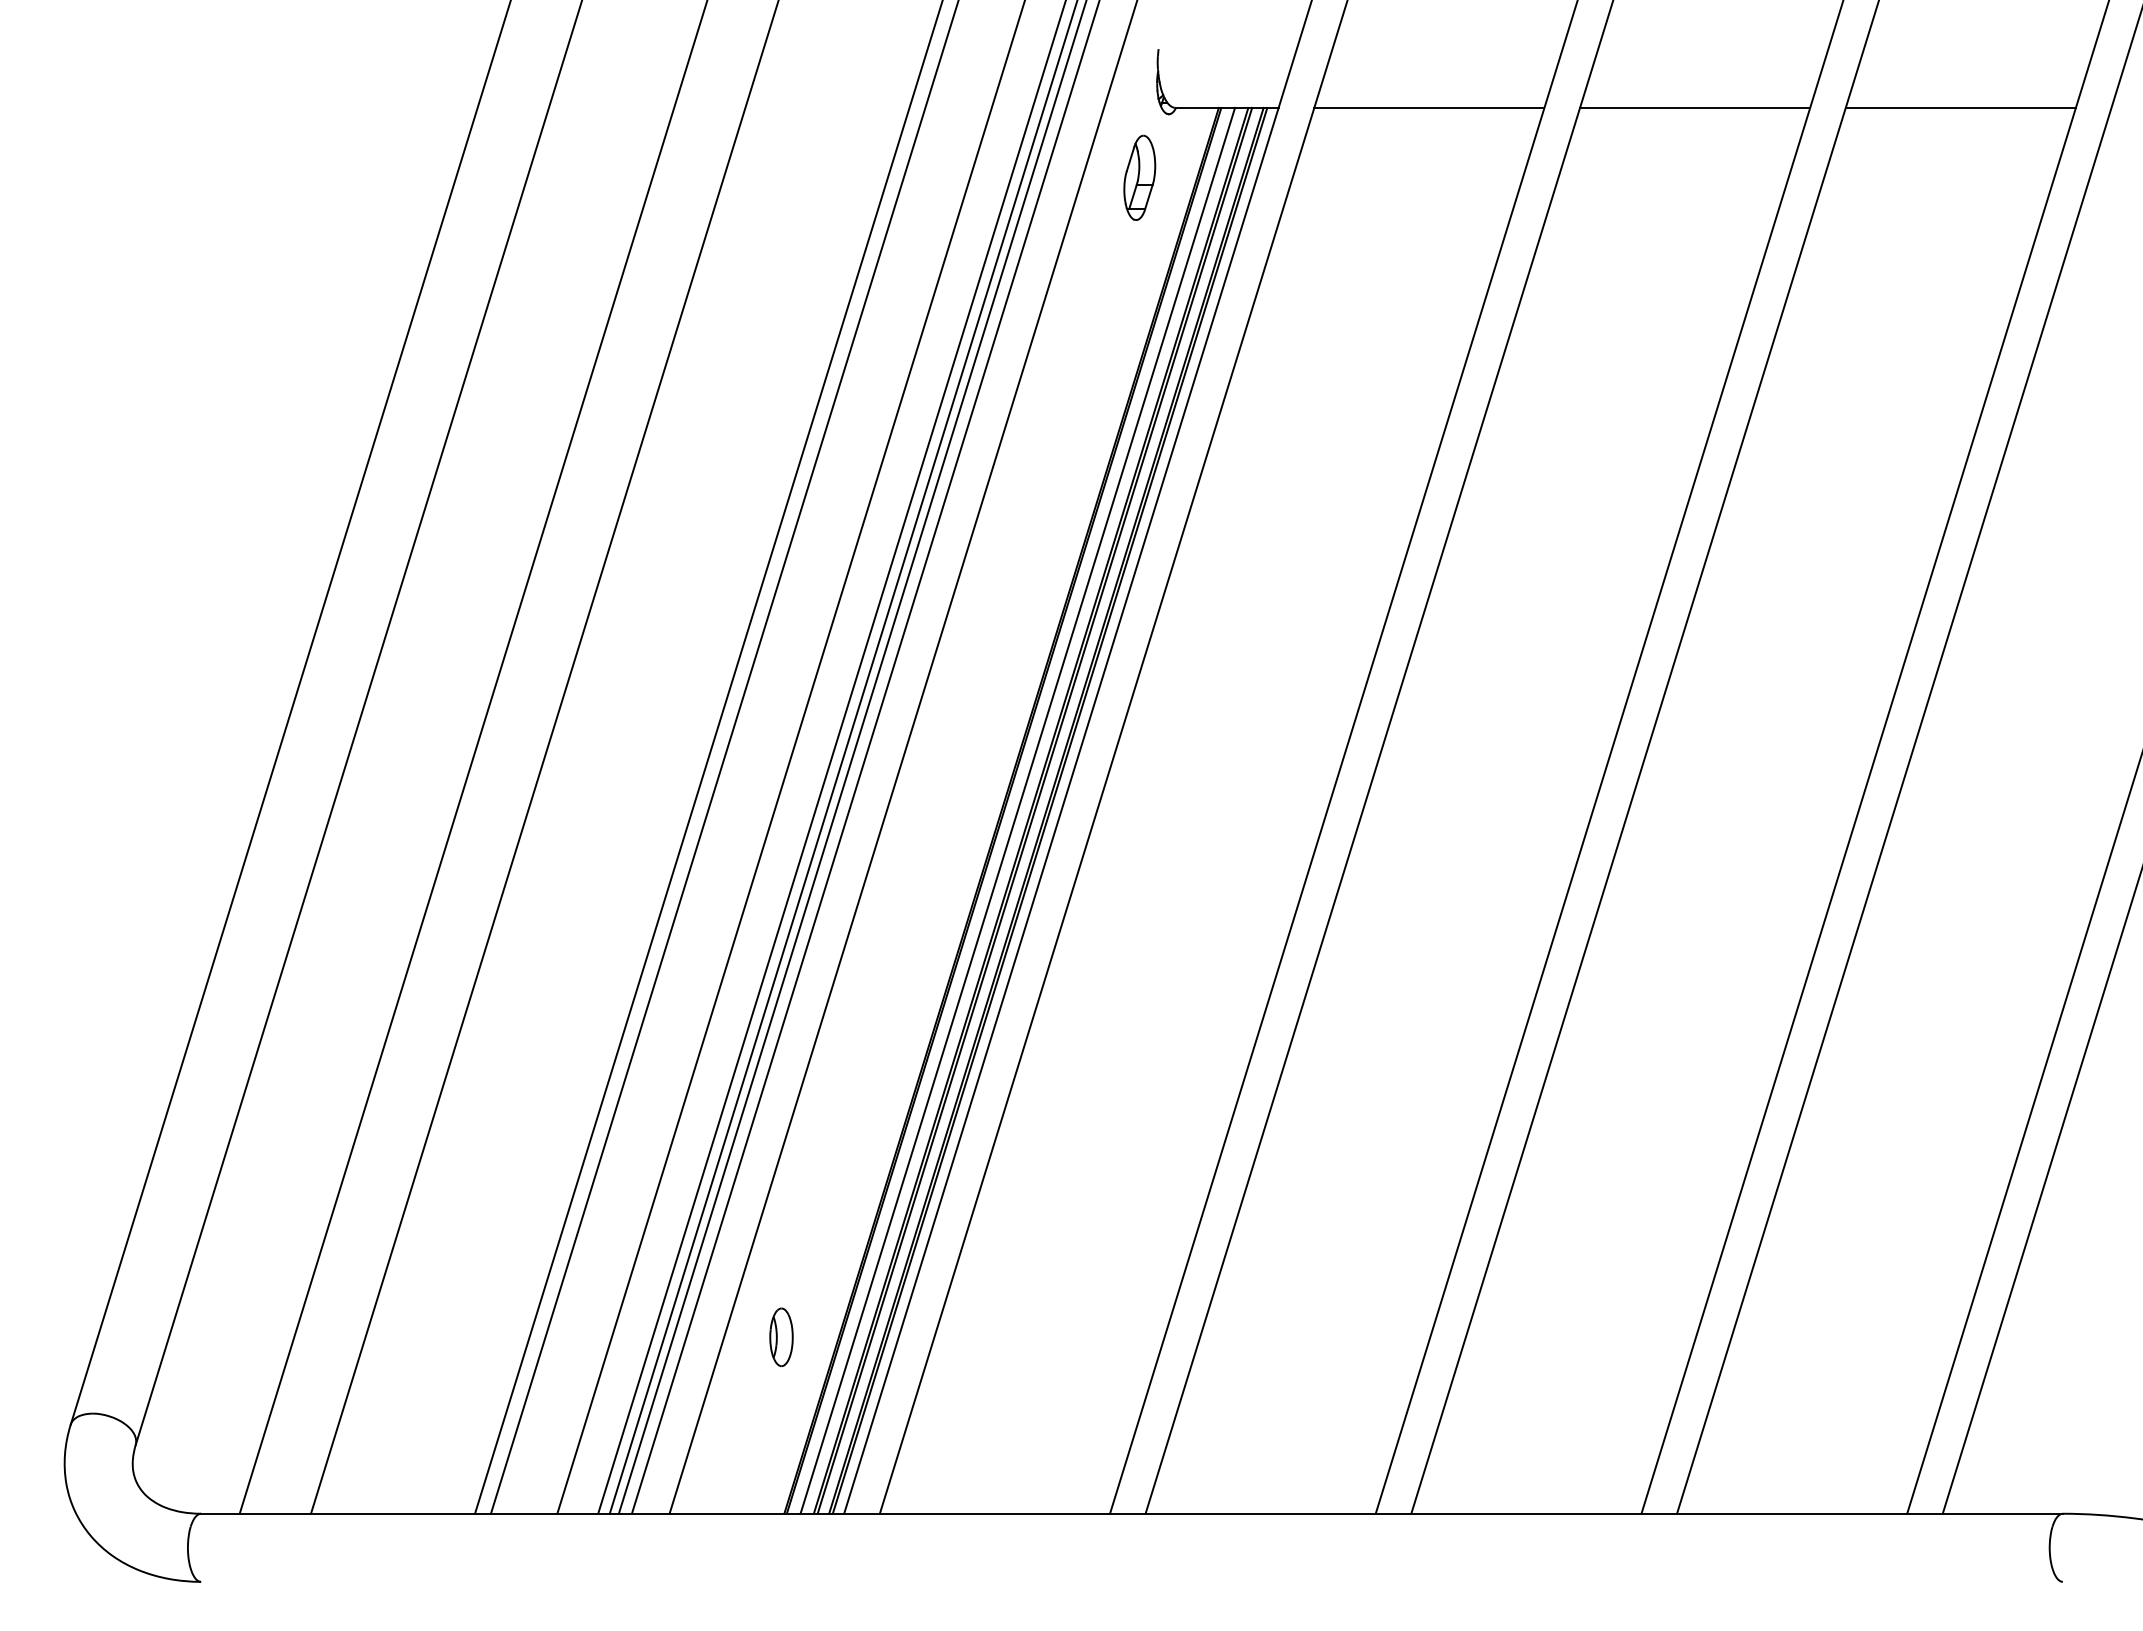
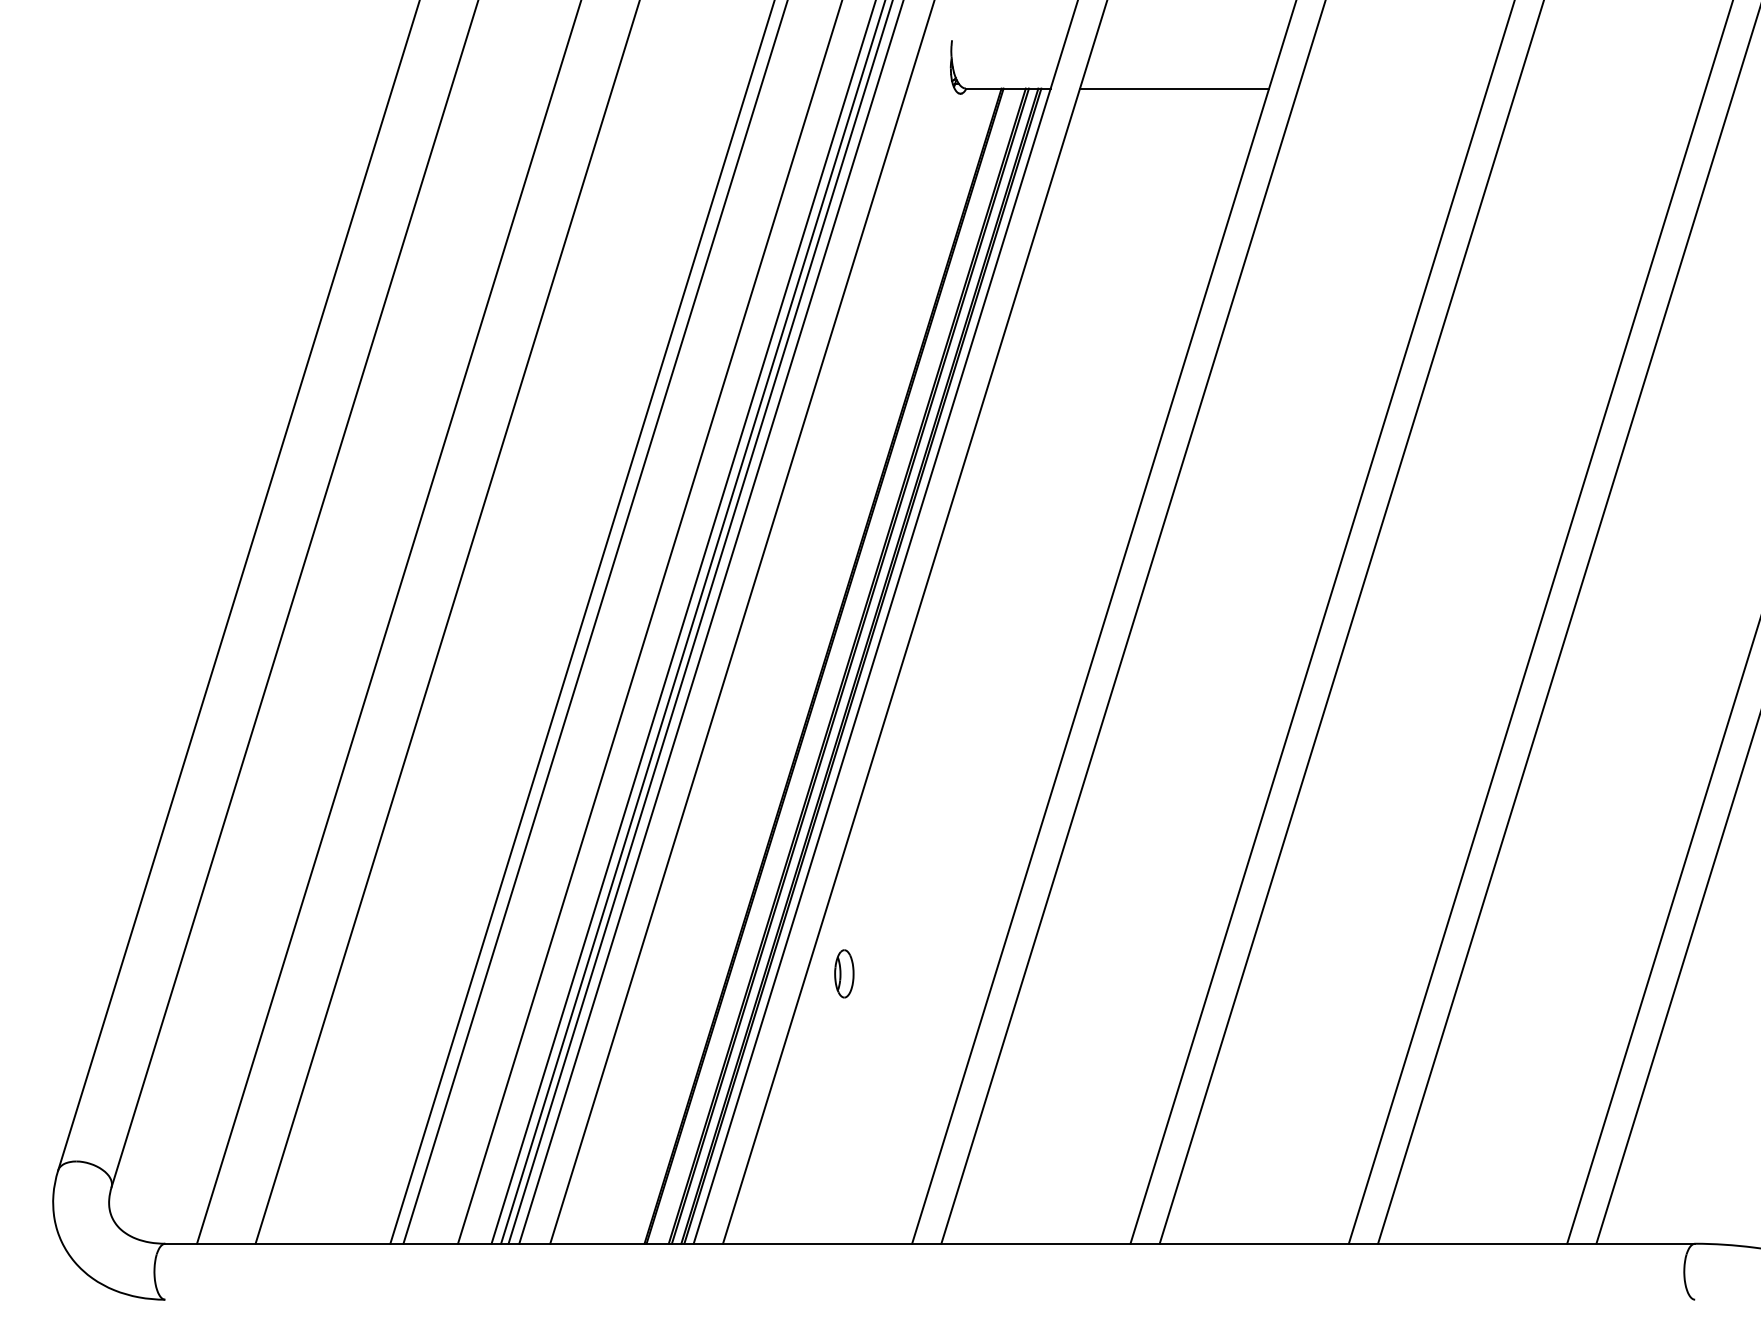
line: (1695, 107) -> (1393, 88), removed
line: (1960, 107) -> (1610, 88), removed
part: (1139, 177) -> (936, 145), removed
line: (1017, 810) -> (836, 665), removed
part: (781, 1337) -> (844, 974), moved

